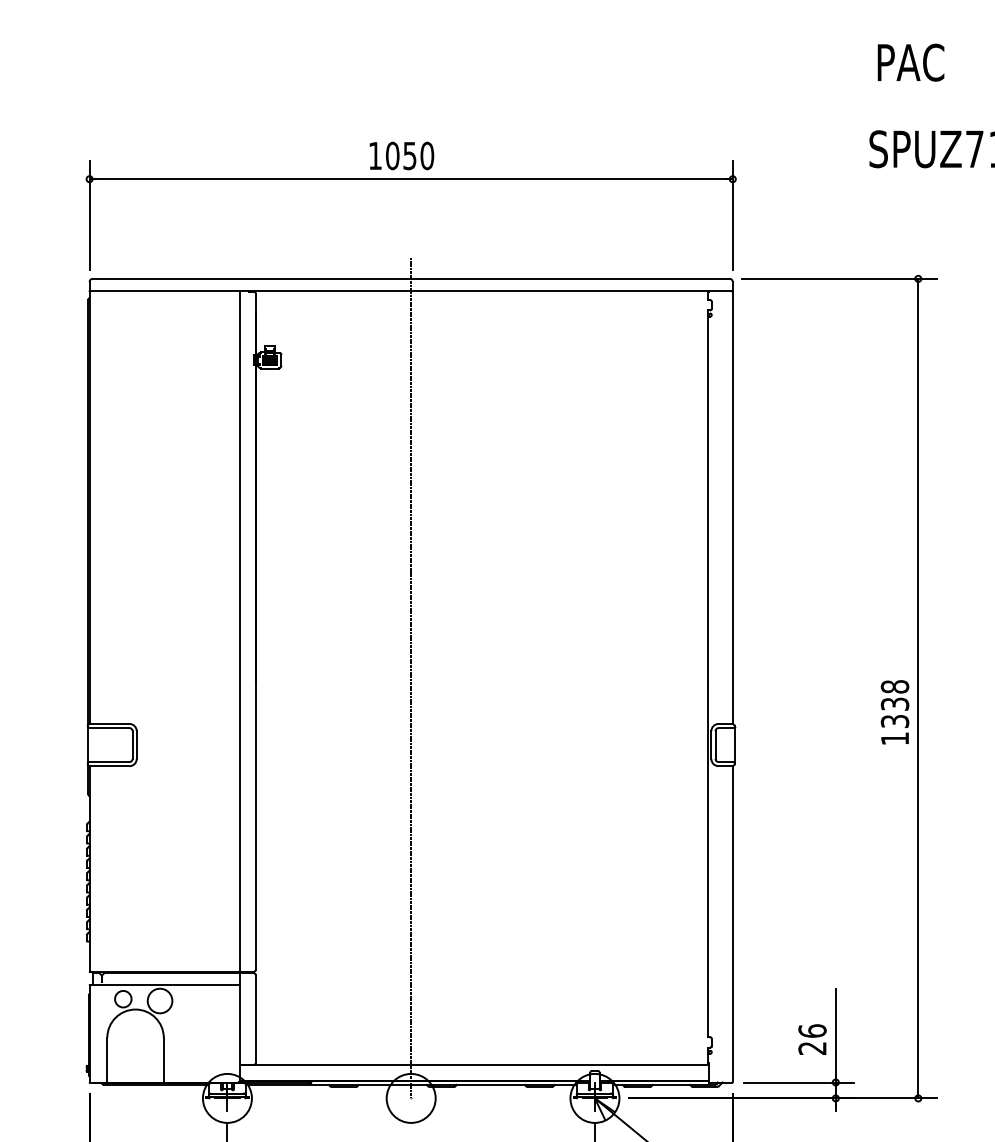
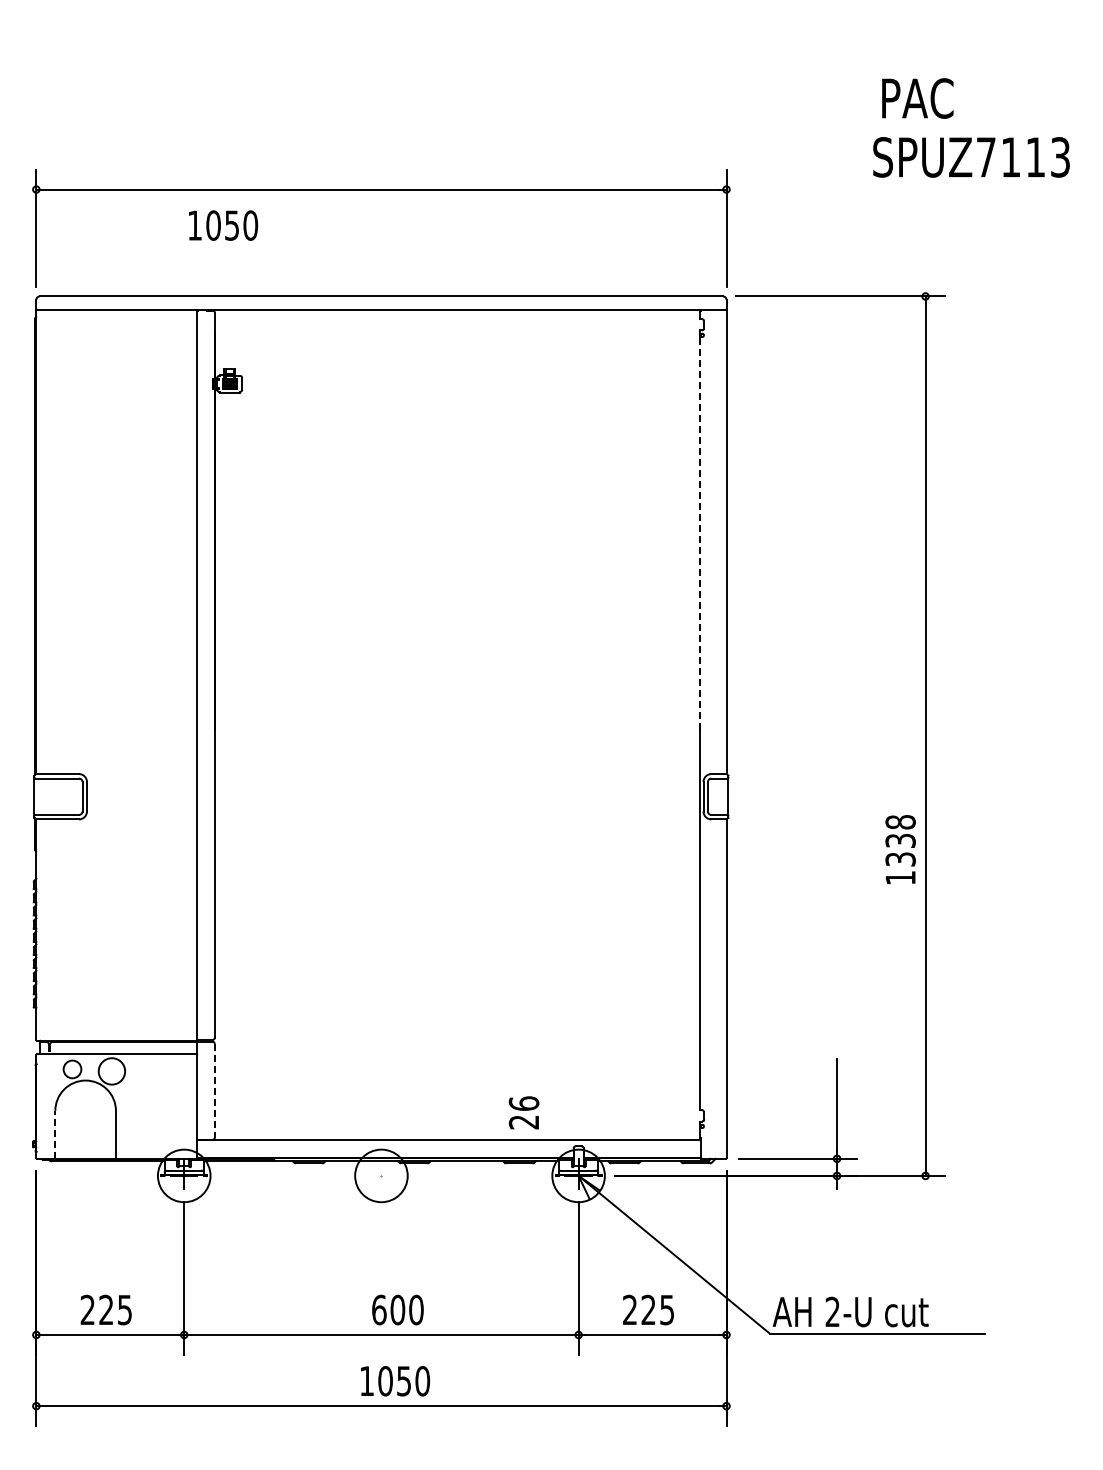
text: (910, 62) -> (917, 98), moved
text: (401, 155) -> (223, 225), moved
line: (708, 499) -> (700, 533), solid -> dashed
line: (411, 677) -> (381, 724), removed
text: (894, 712) -> (900, 849), moved
line: (255, 1018) -> (214, 1090), solid -> dashed
text: (811, 1039) -> (523, 1112), moved
line: (107, 1059) -> (55, 1134), solid -> dashed

